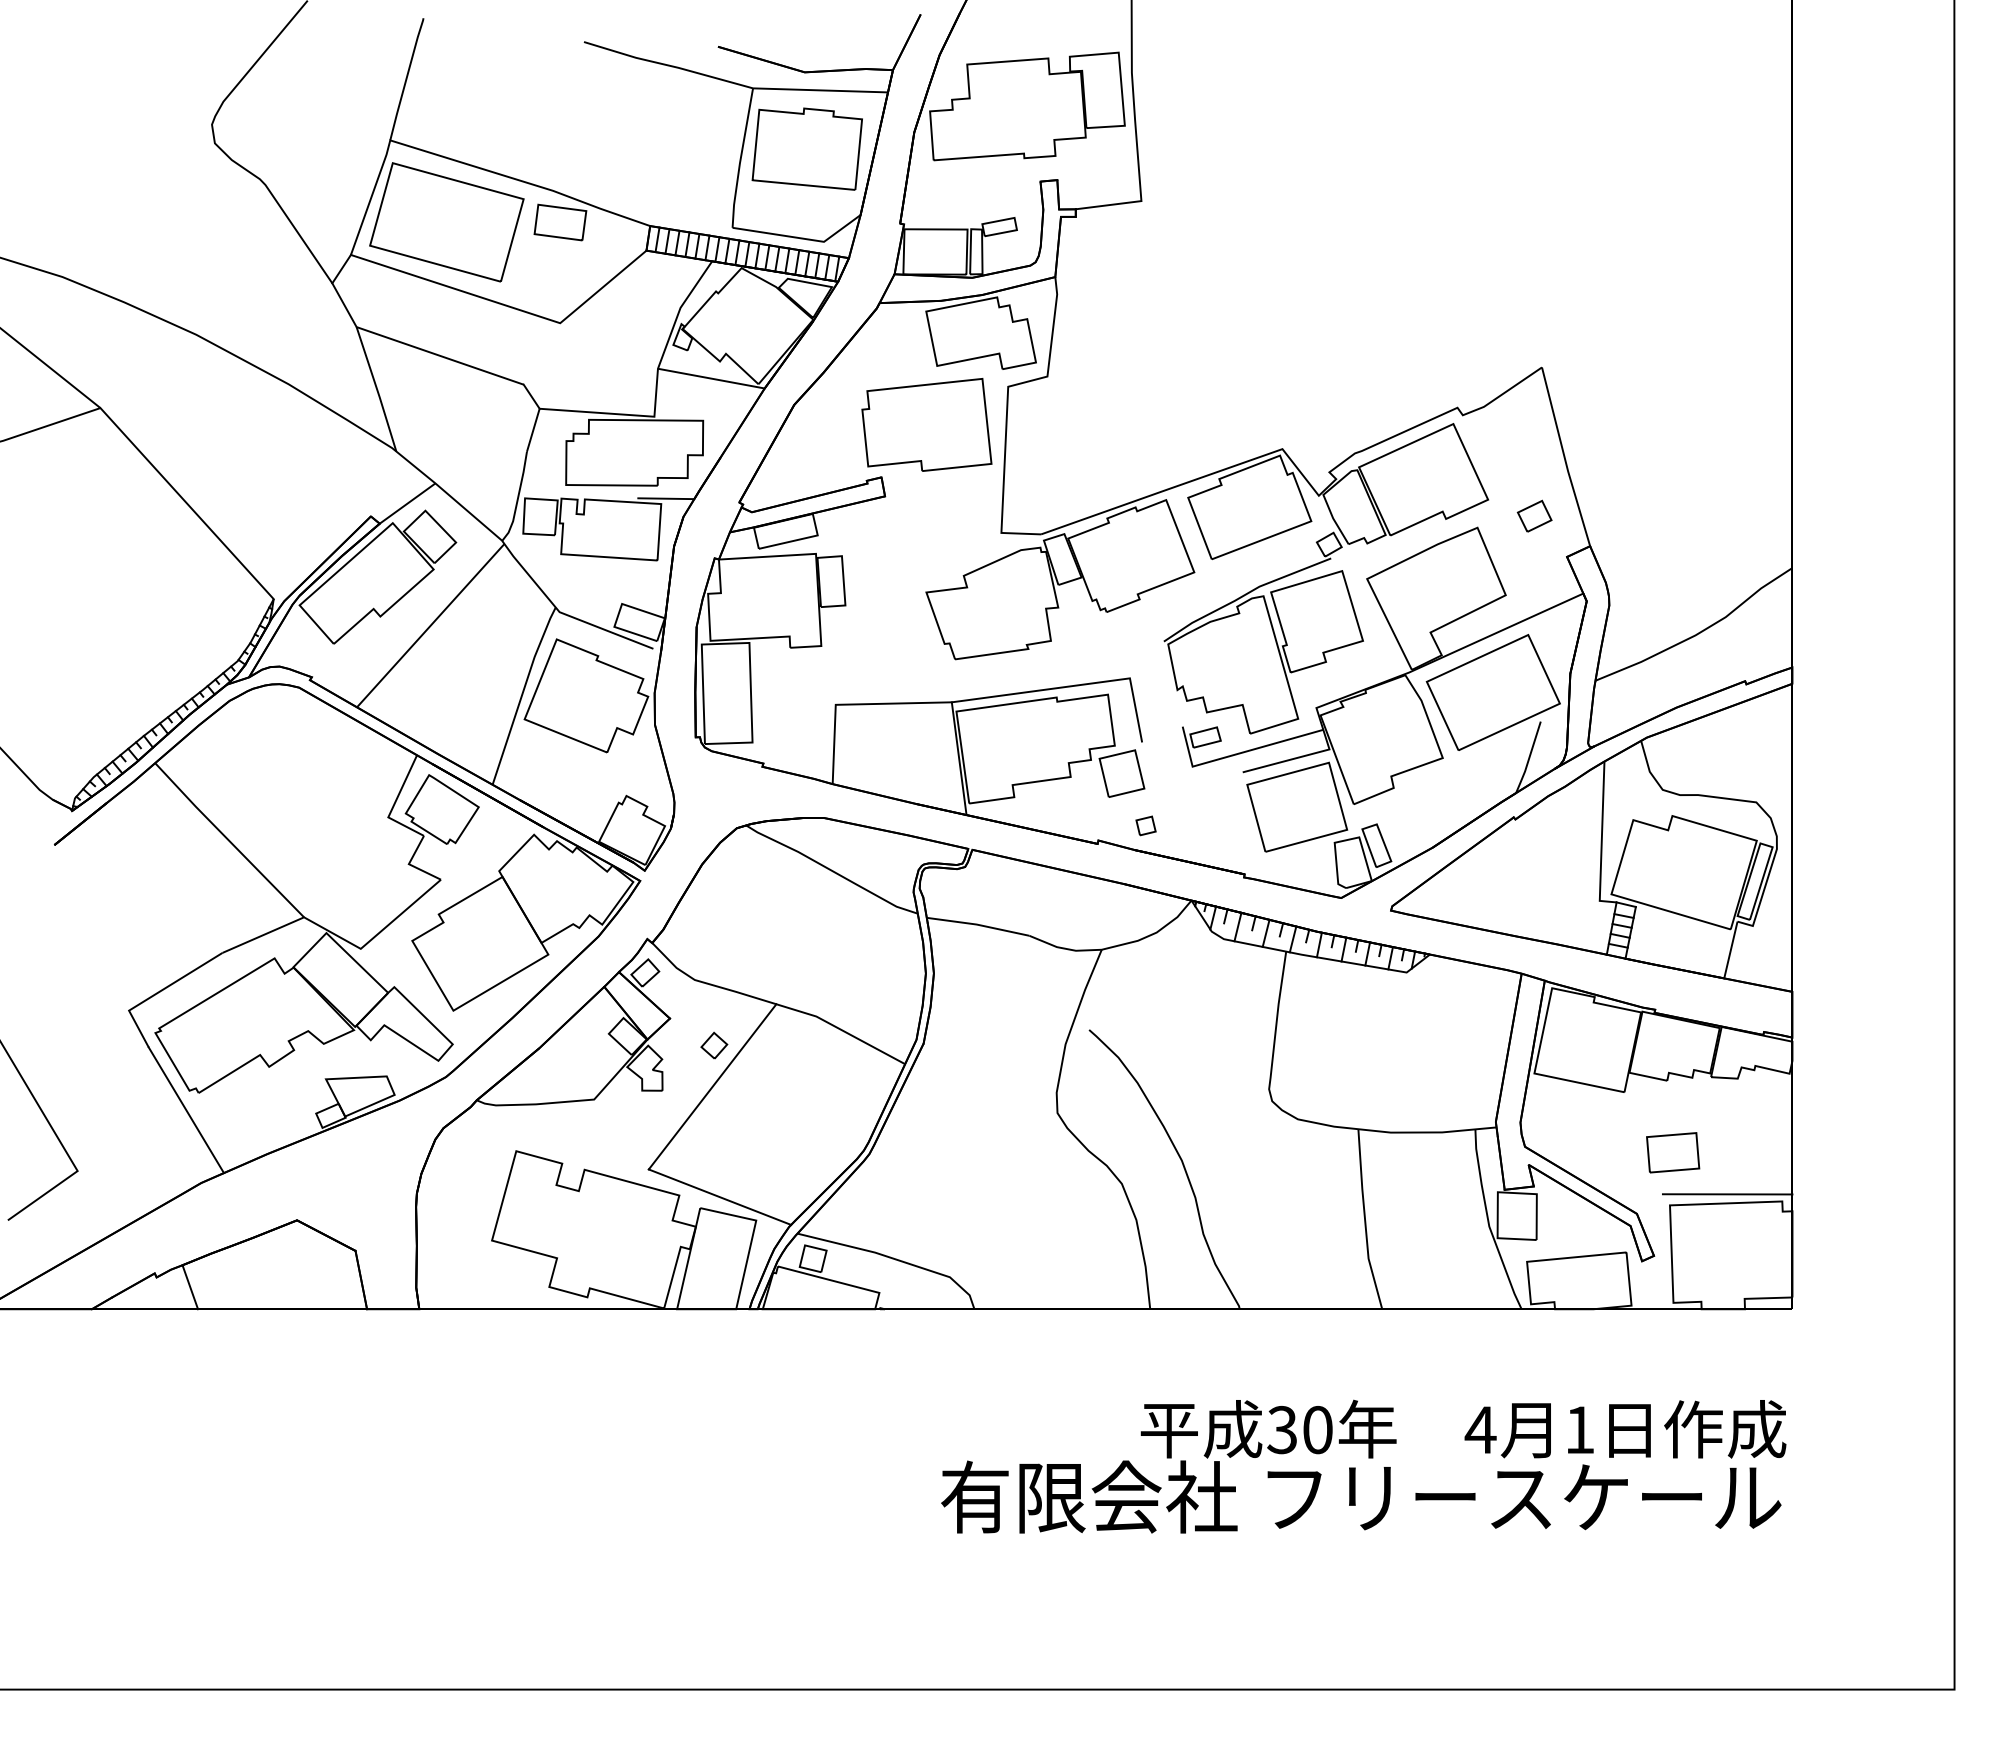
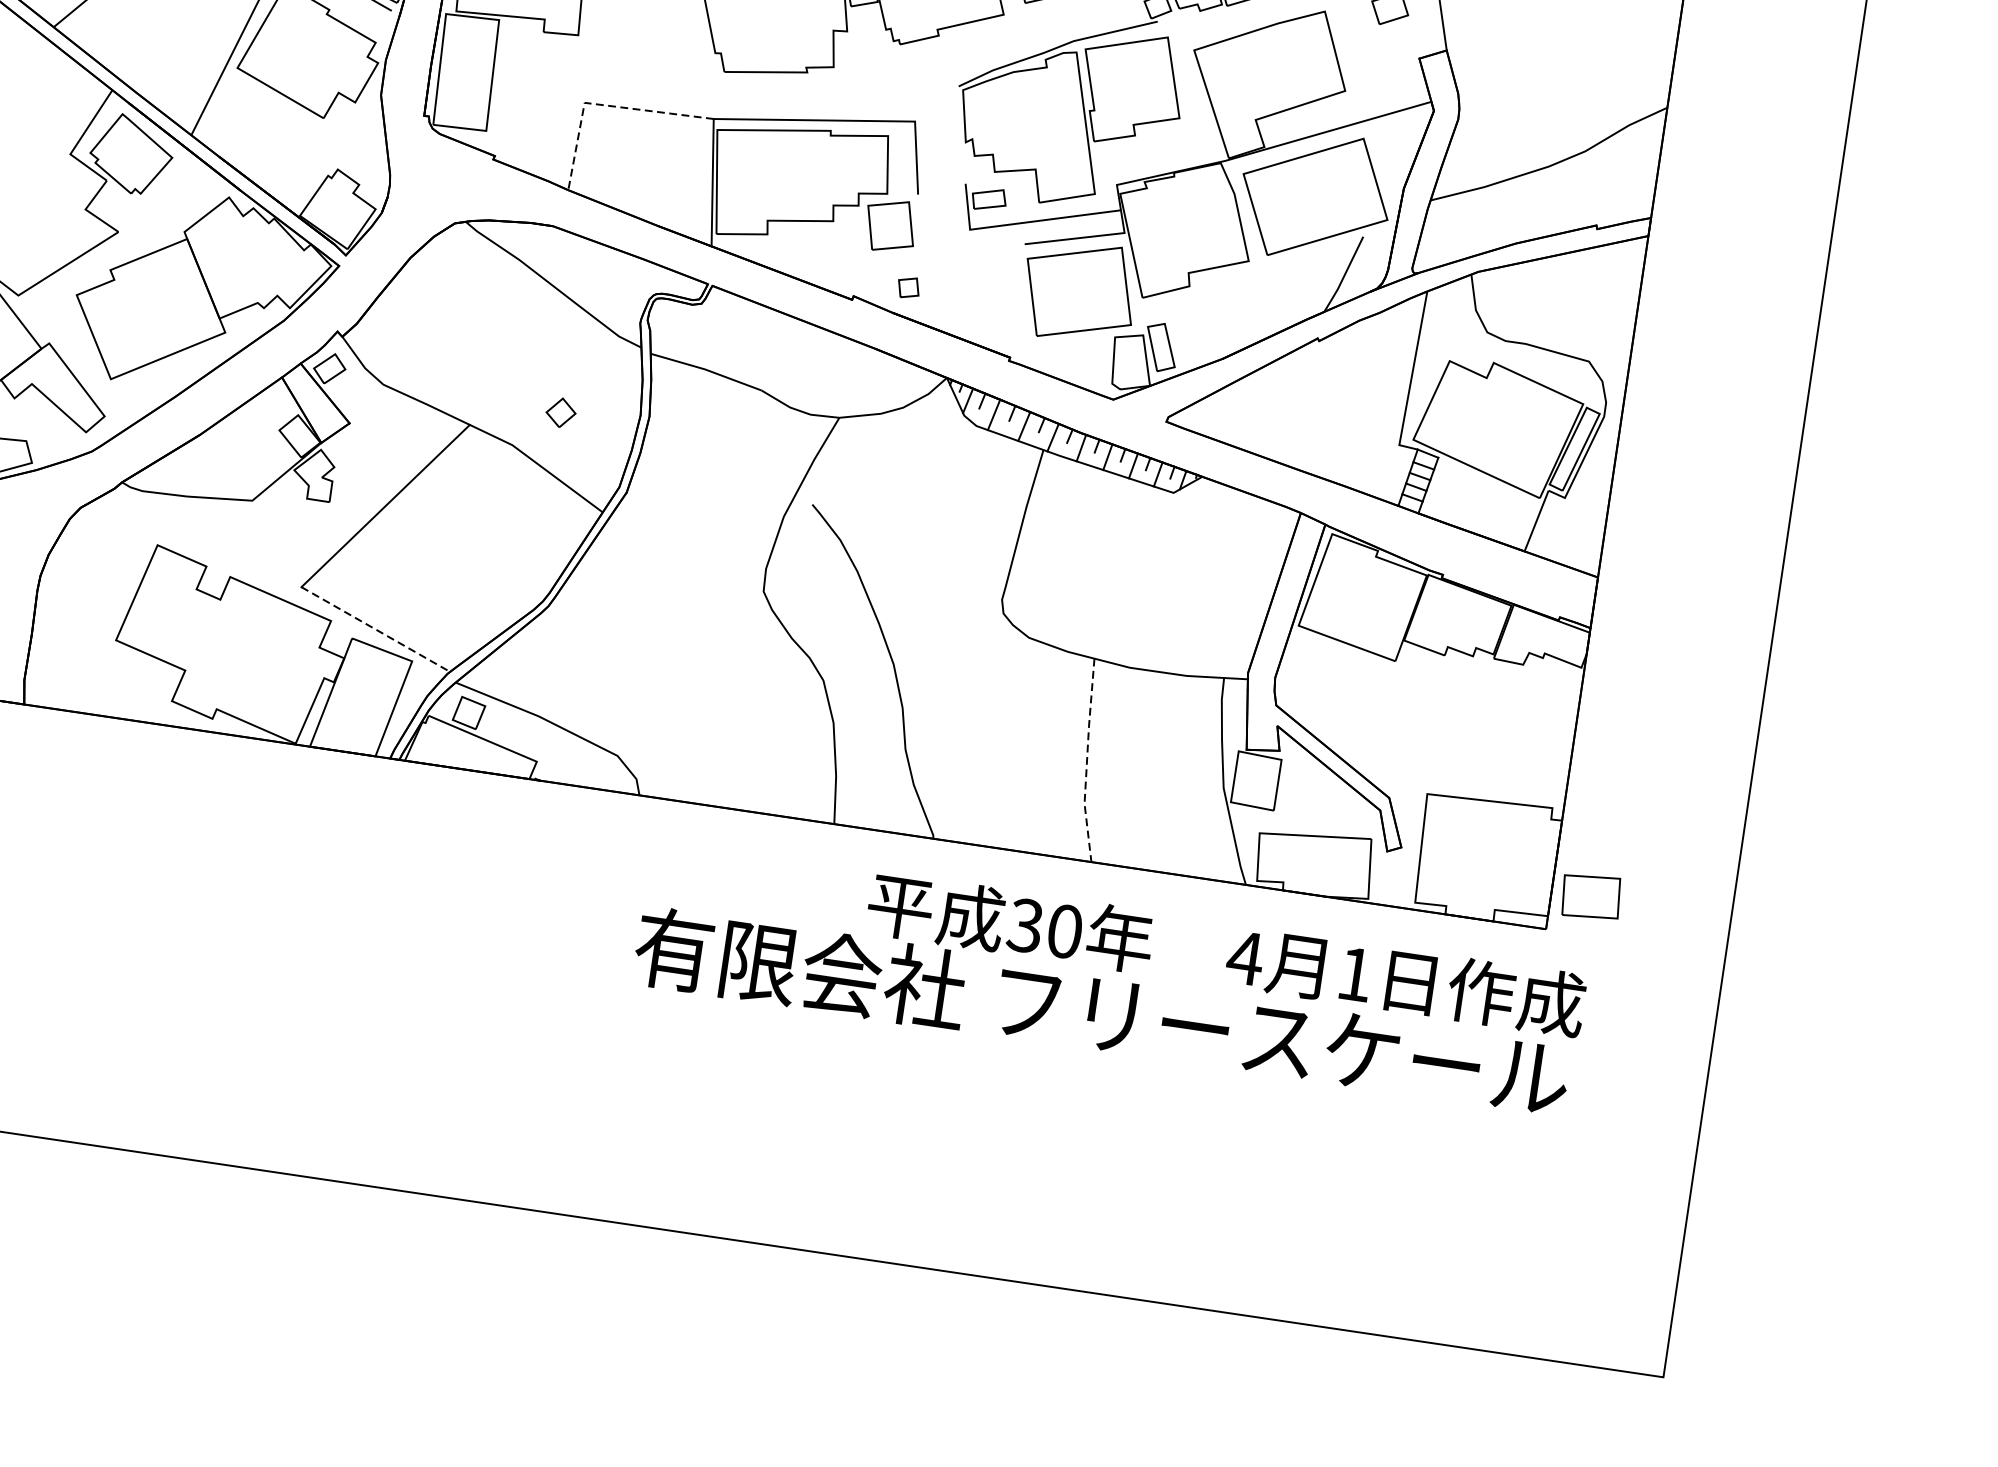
line: (853, 704) -> (604, 105), solid -> dashed
part: (714, 1045) -> (561, 412), moved
part: (1673, 1152) -> (1591, 896), moved
line: (1727, 1194) -> (1492, 791), removed
line: (720, 1197) -> (376, 629), solid -> dashed
line: (1365, 1220) -> (1087, 761), solid -> dashed
text: (1363, 1466) -> (1109, 979), moved

